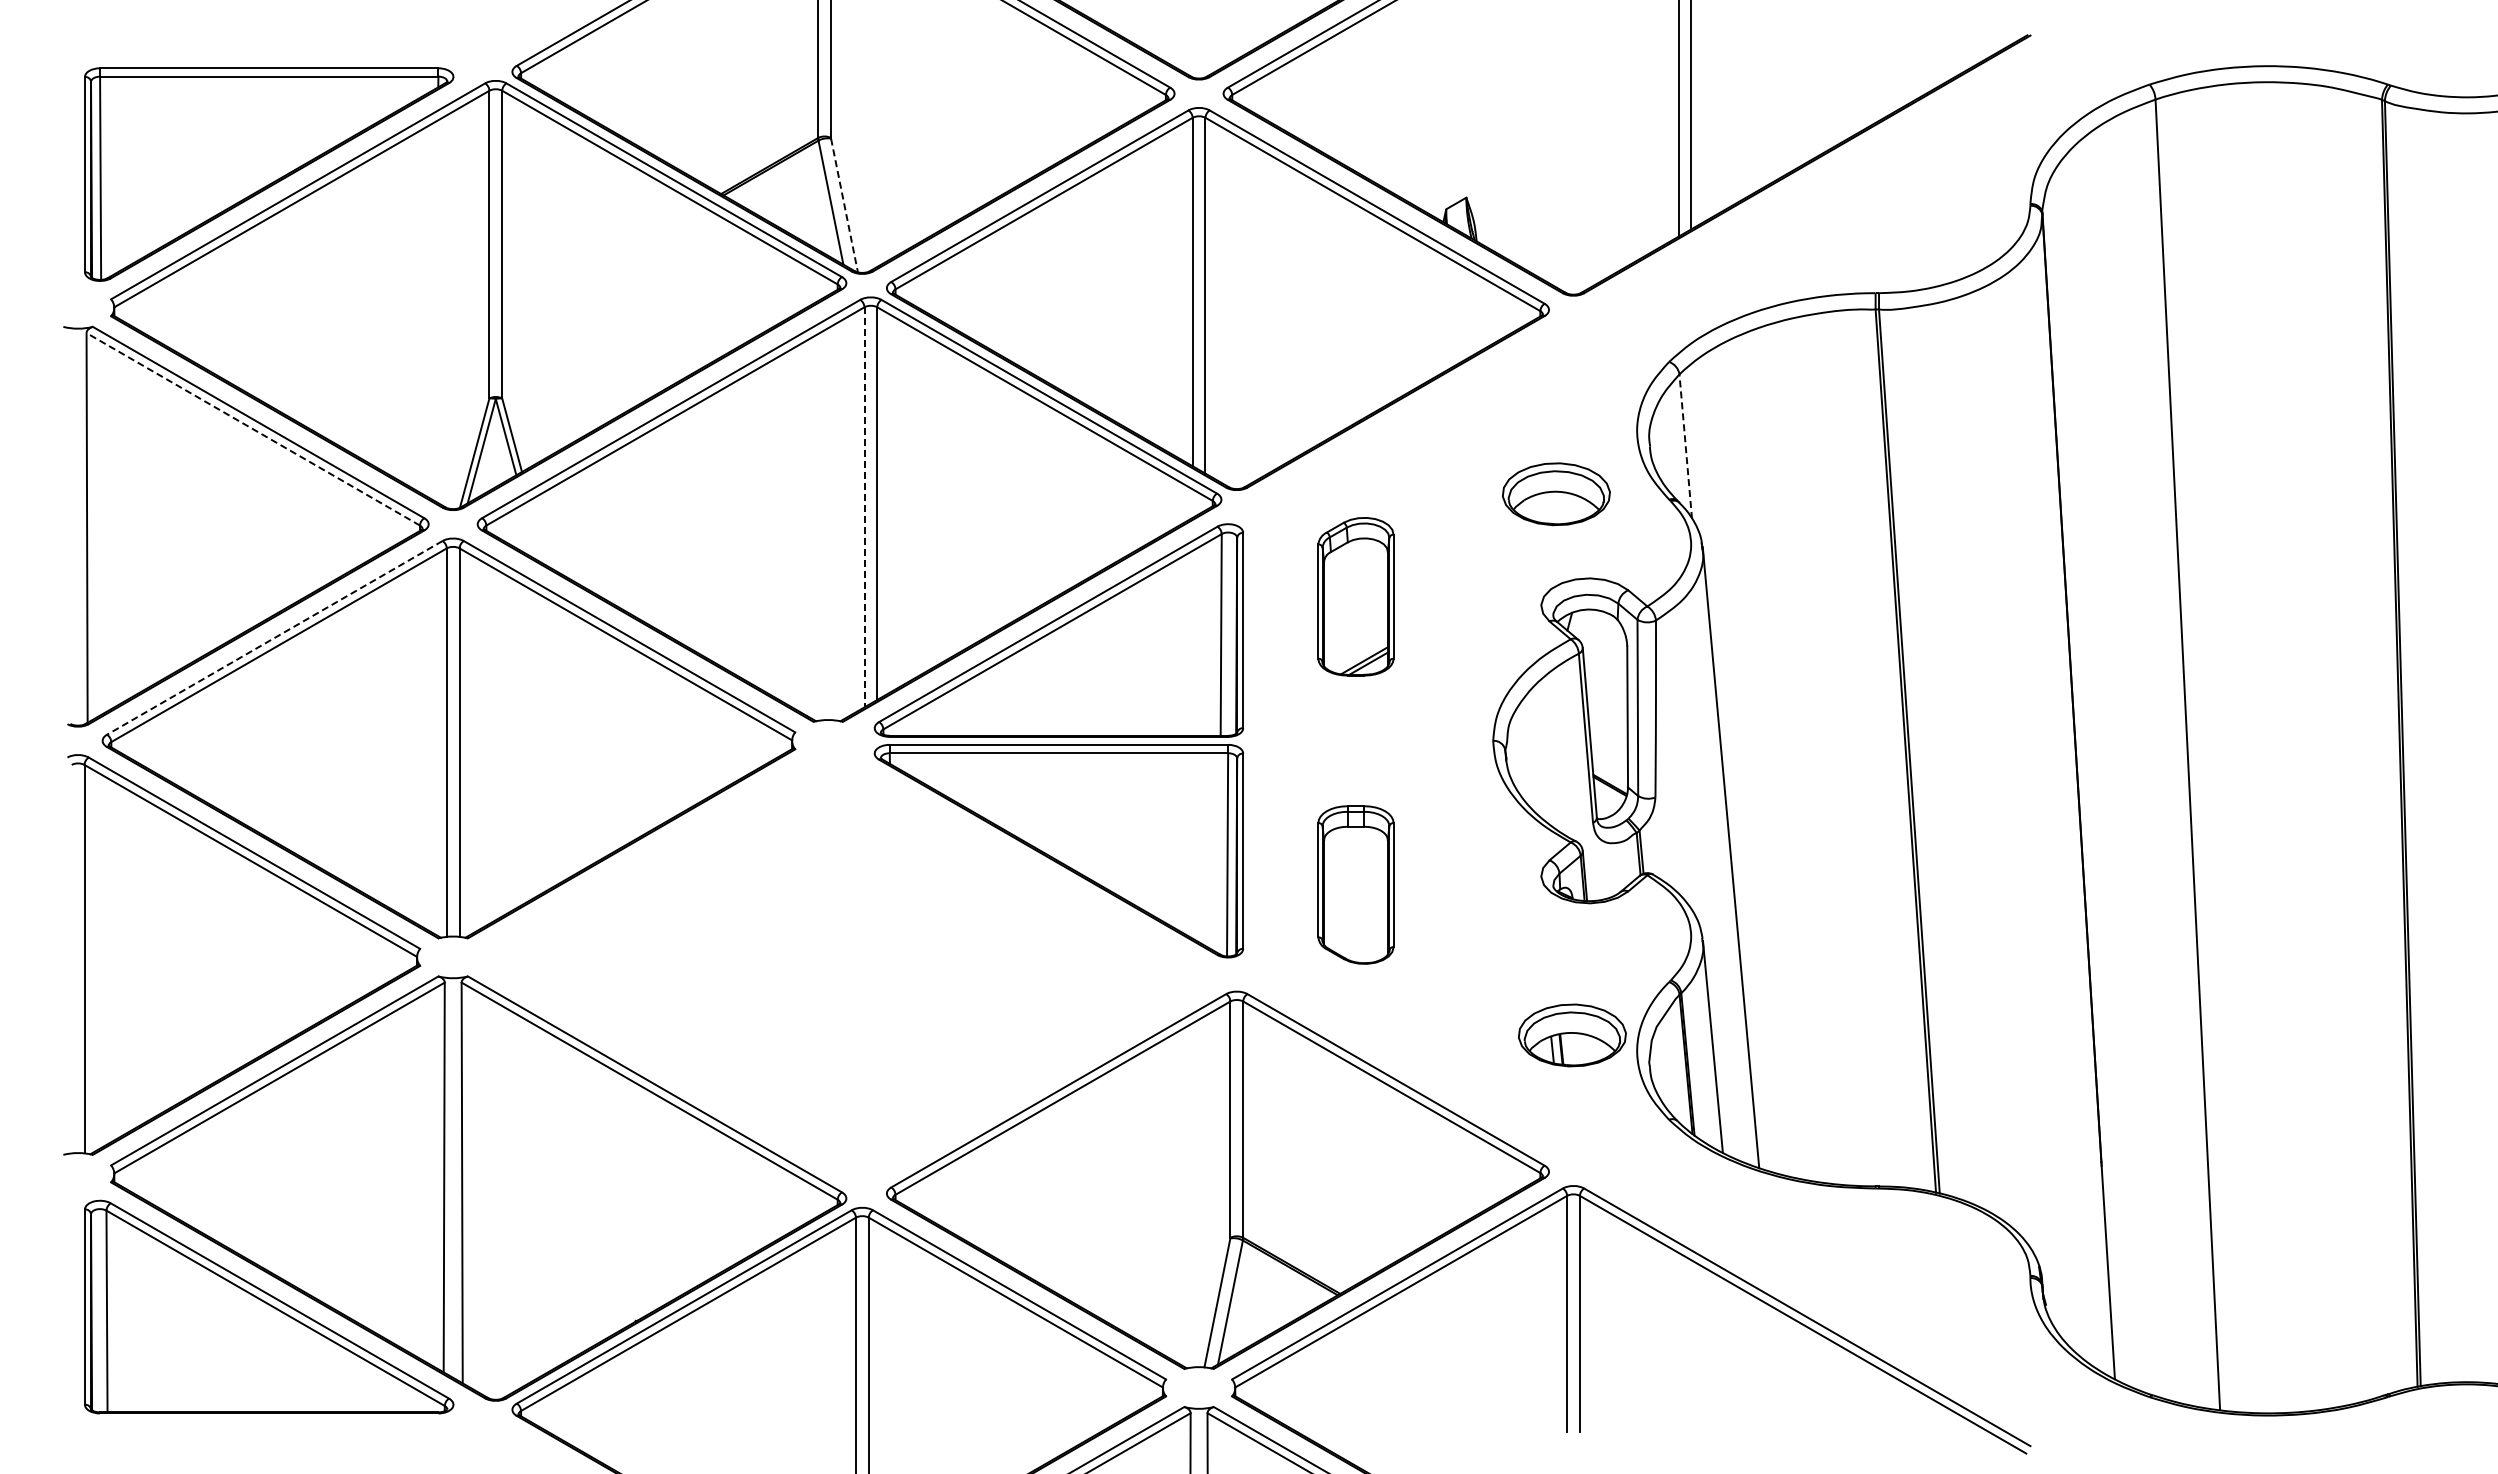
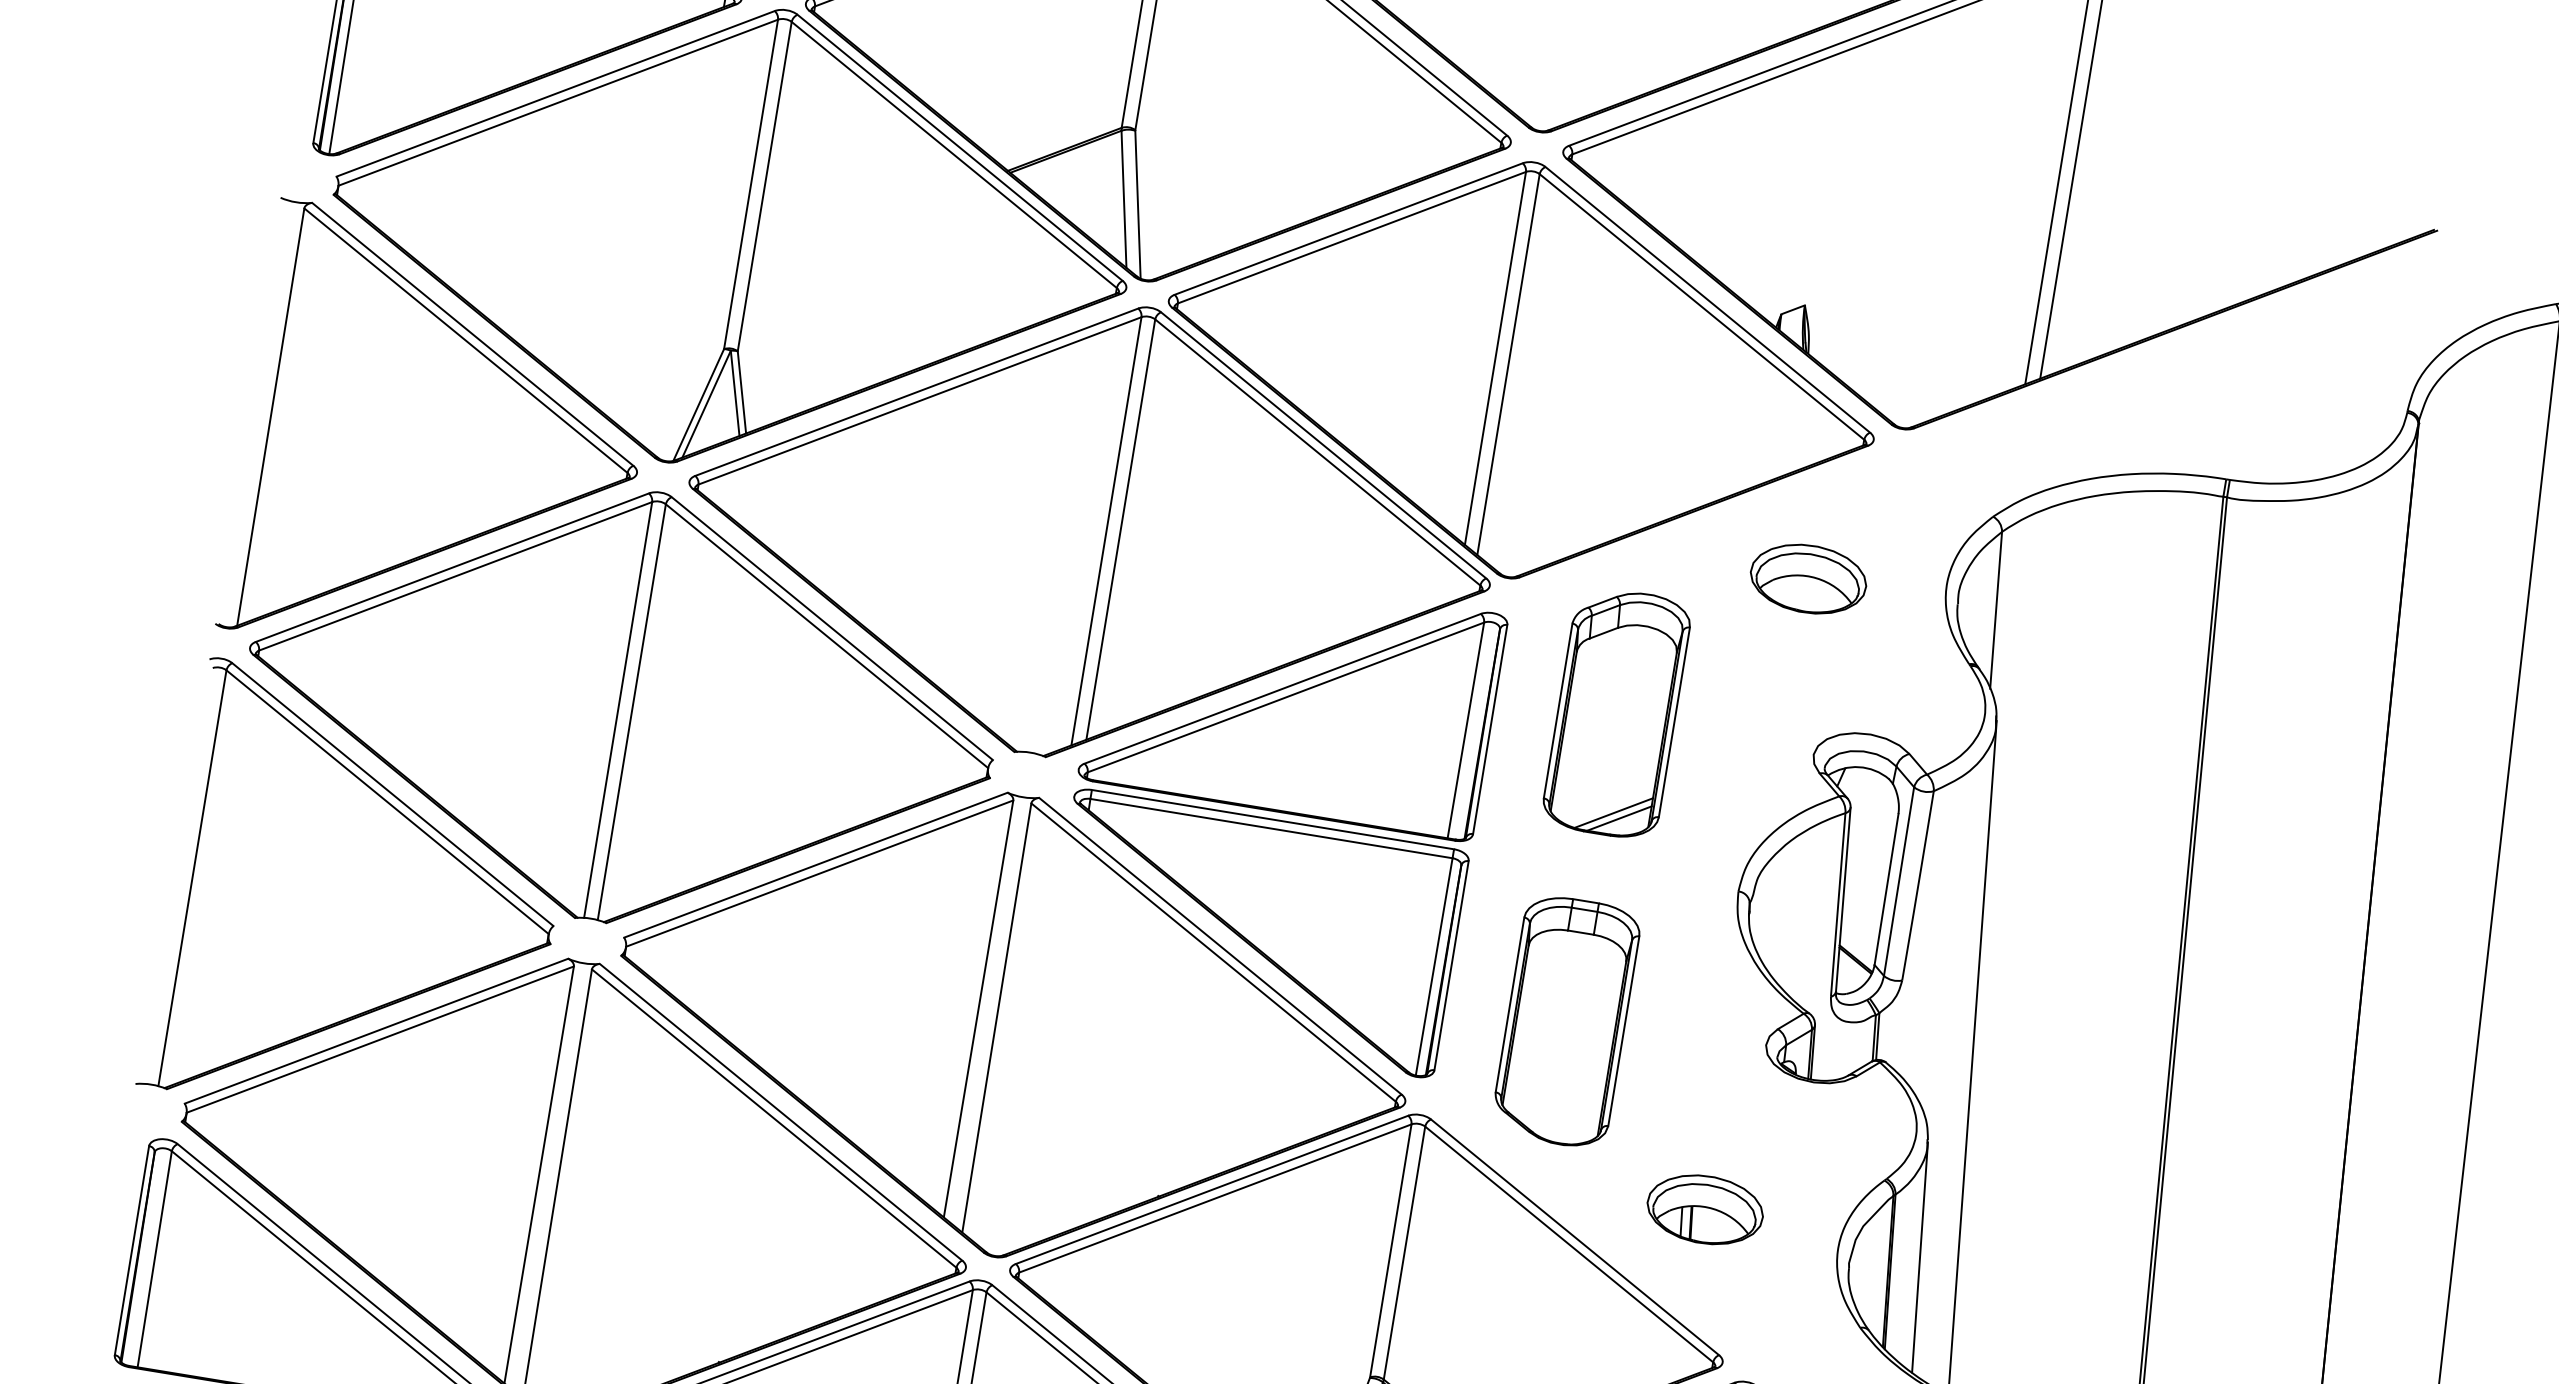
line: (844, 205) -> (1137, 204), dashed -> solid
line: (253, 429) -> (466, 340), dashed -> solid
line: (1685, 446) -> (1995, 610), dashed -> solid
part: (1556, 494) -> (1808, 579), moved
line: (864, 507) -> (1106, 531), dashed -> solid
part: (1355, 596) -> (1616, 712), size x1.43
line: (274, 637) -> (452, 567), dashed -> solid
part: (1355, 884) -> (1565, 1021), size x1.43
part: (853, 971) -> (1013, 1026), added
part: (1572, 1035) -> (1705, 1209), moved

